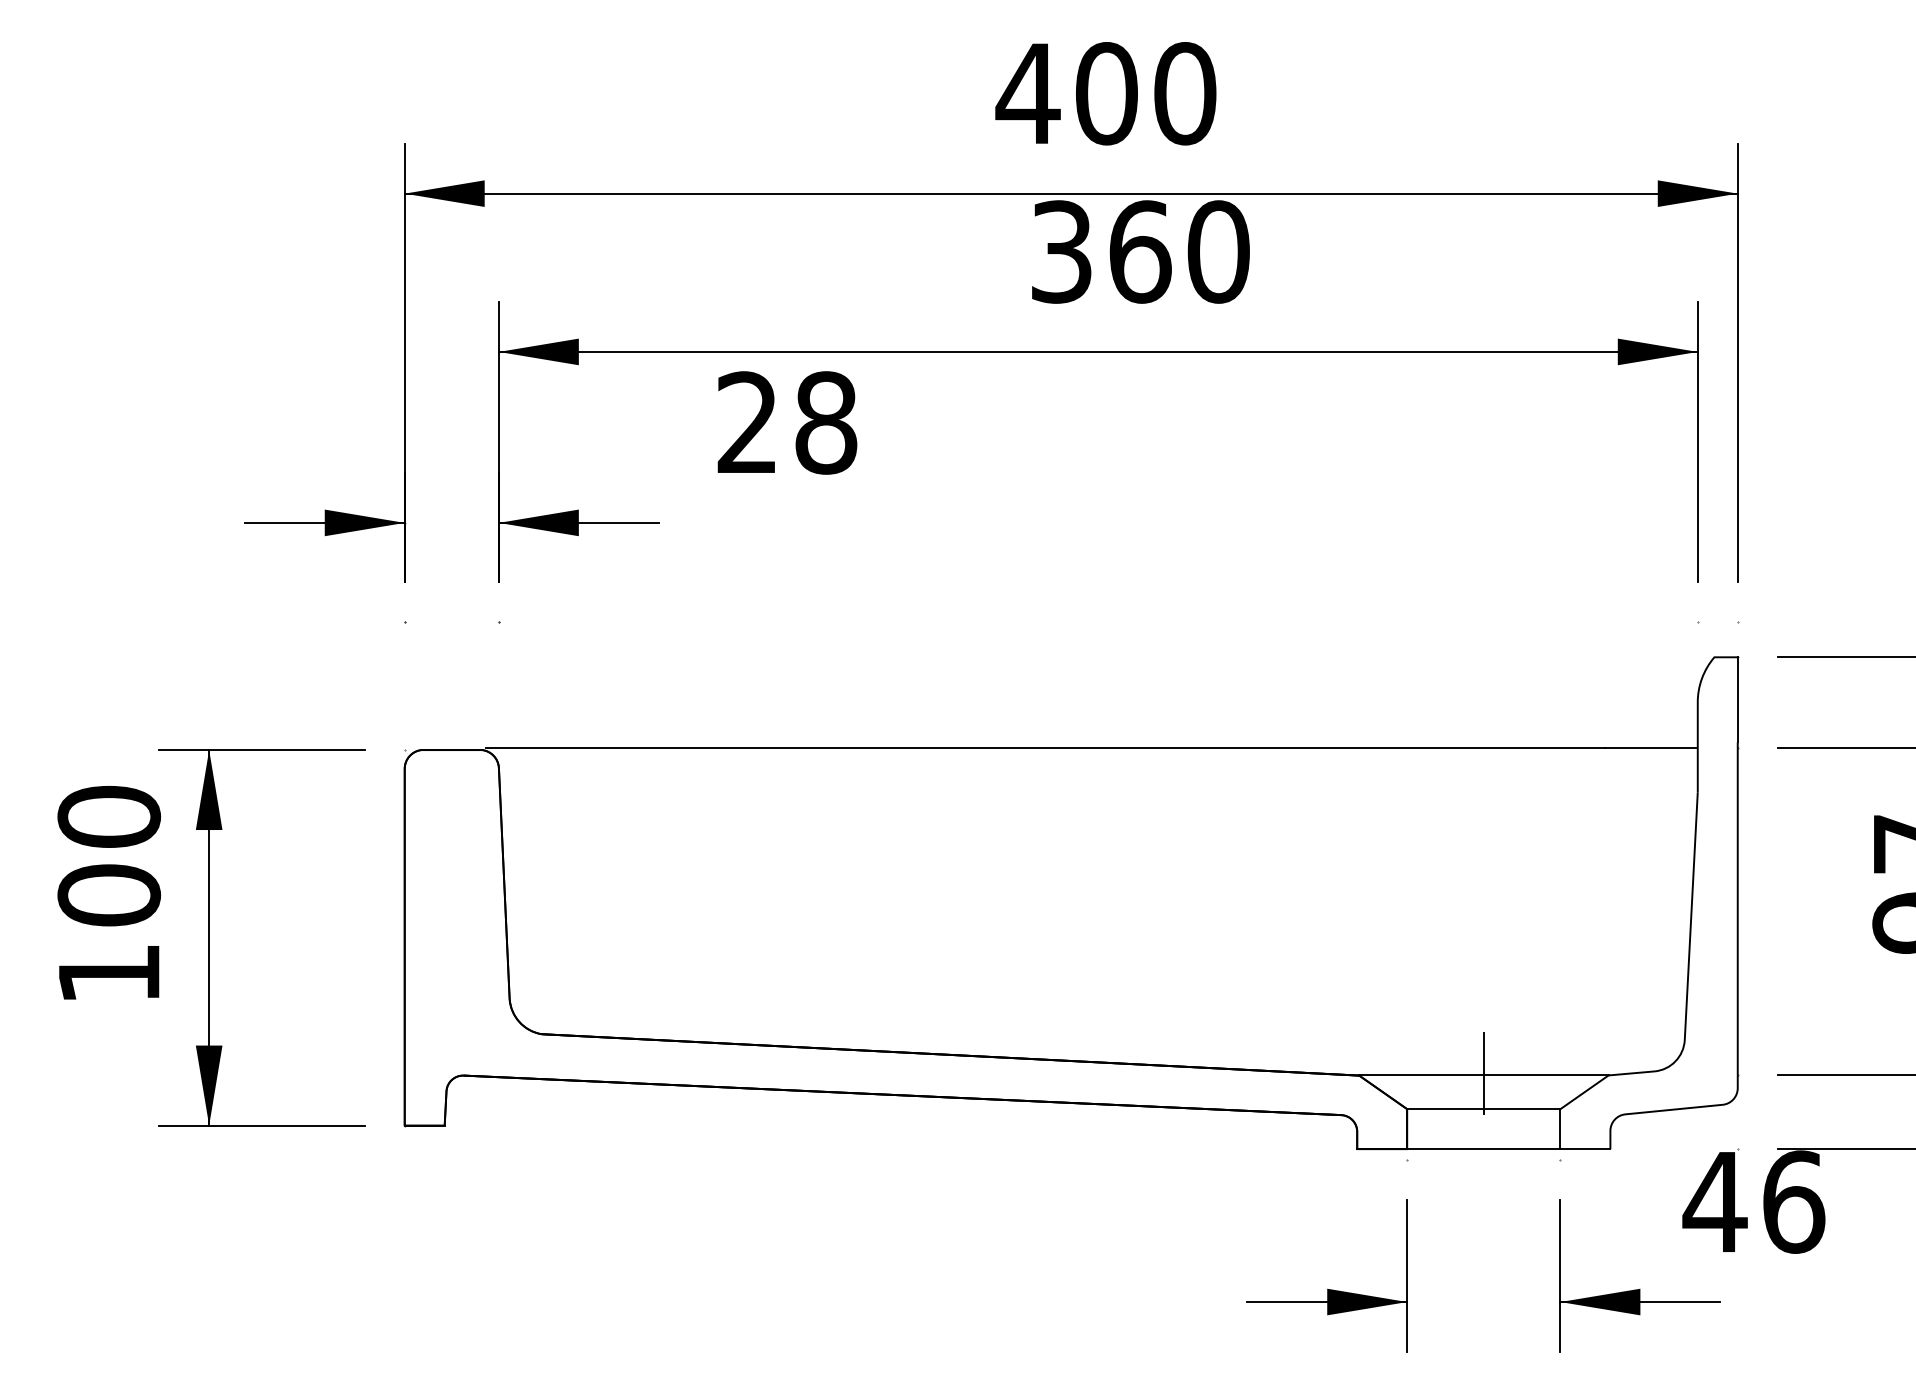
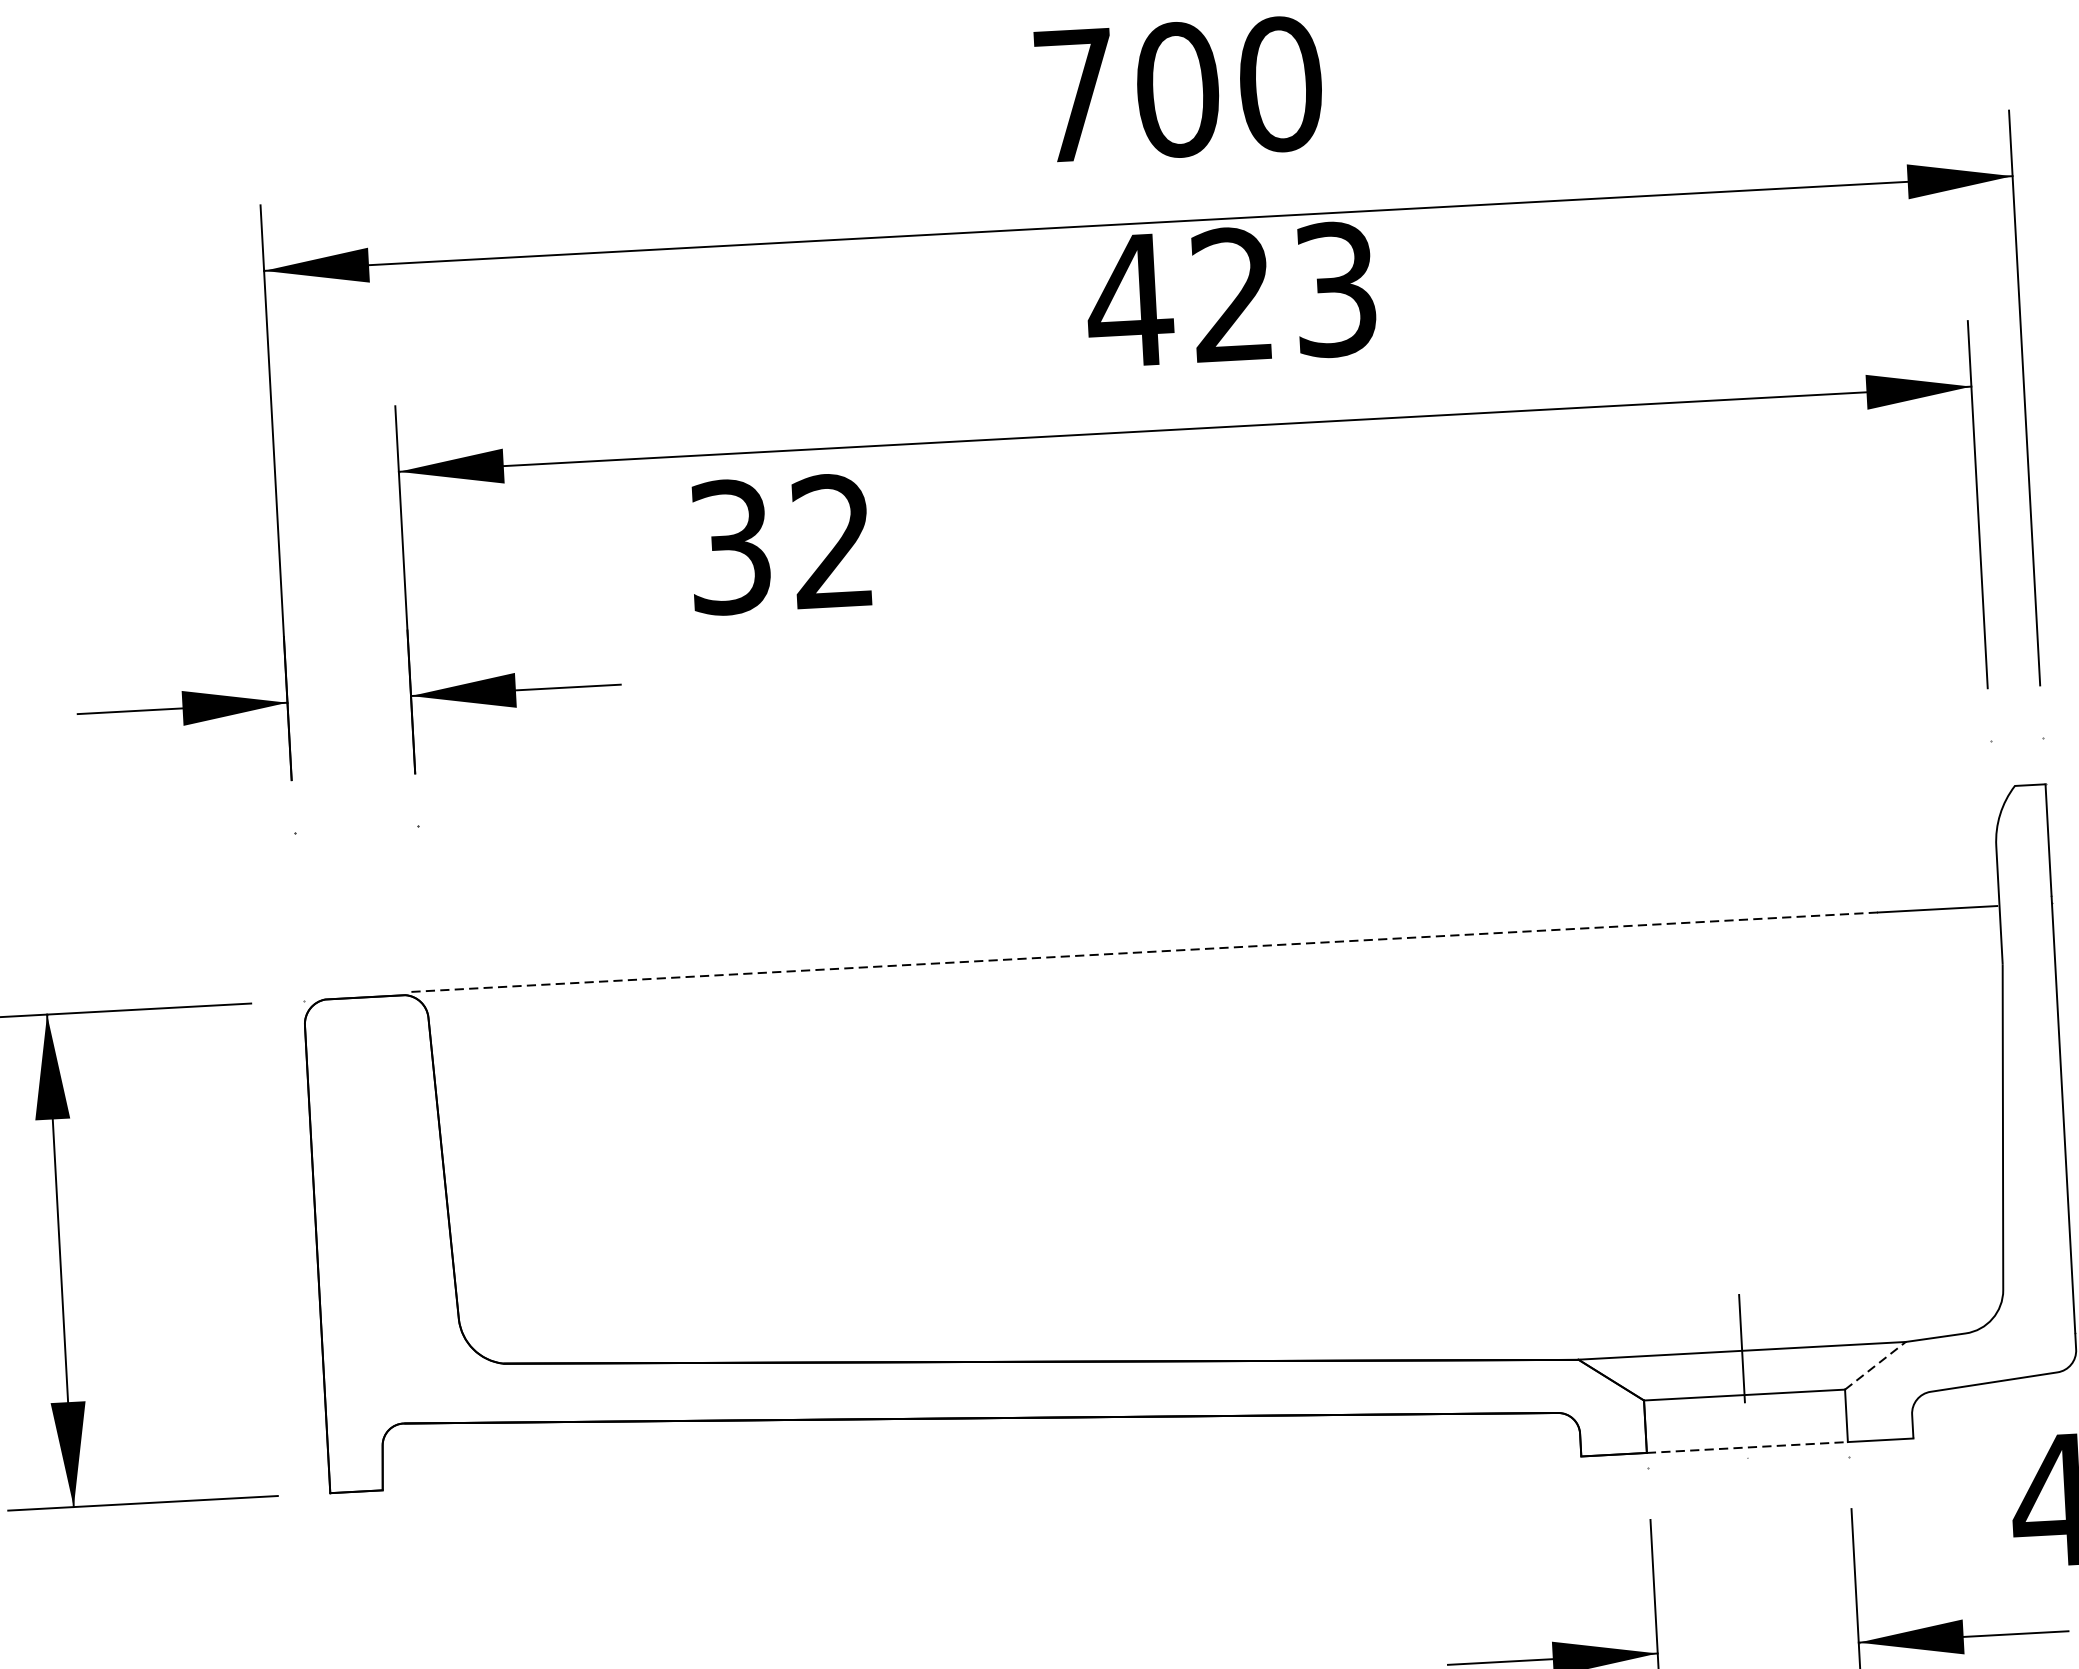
text: (1027, 93) -> (1073, 95), 400 -> 700
text: (1138, 251) -> (1230, 294), 360 -> 423
text: (787, 422) -> (782, 543), 28 -> 32
line: (1045, 747) -> (1143, 951), solid -> dashed
line: (1584, 1092) -> (1875, 1366), solid -> dashed
line: (1483, 1149) -> (1746, 1447), solid -> dashed

